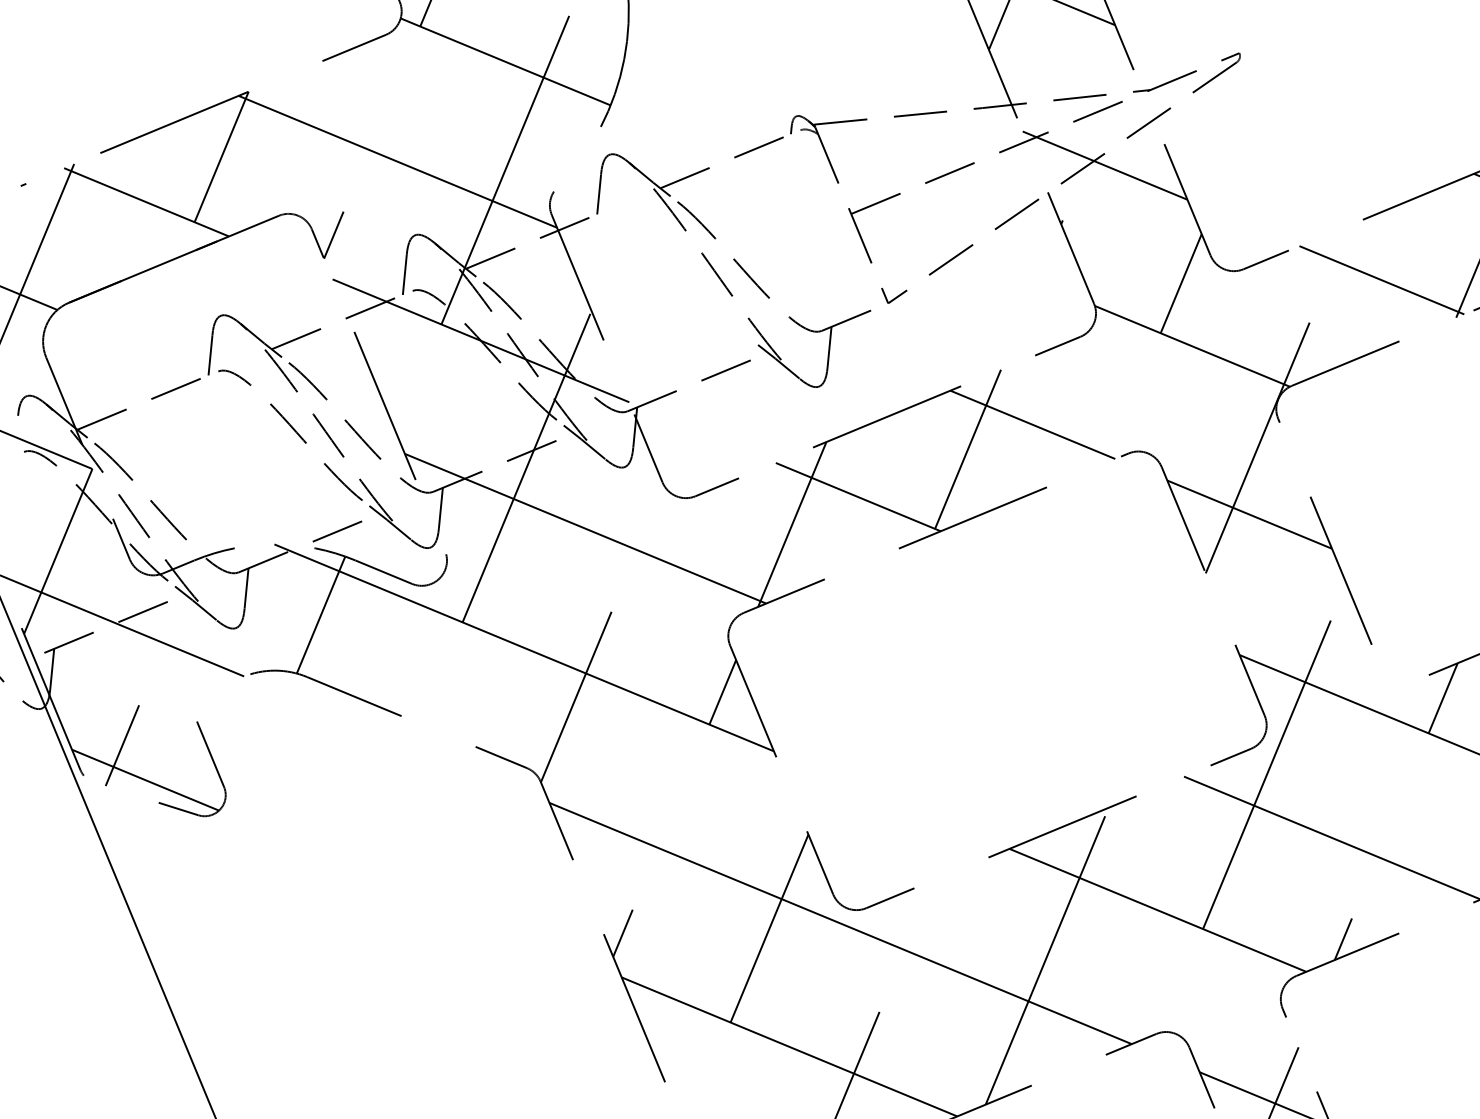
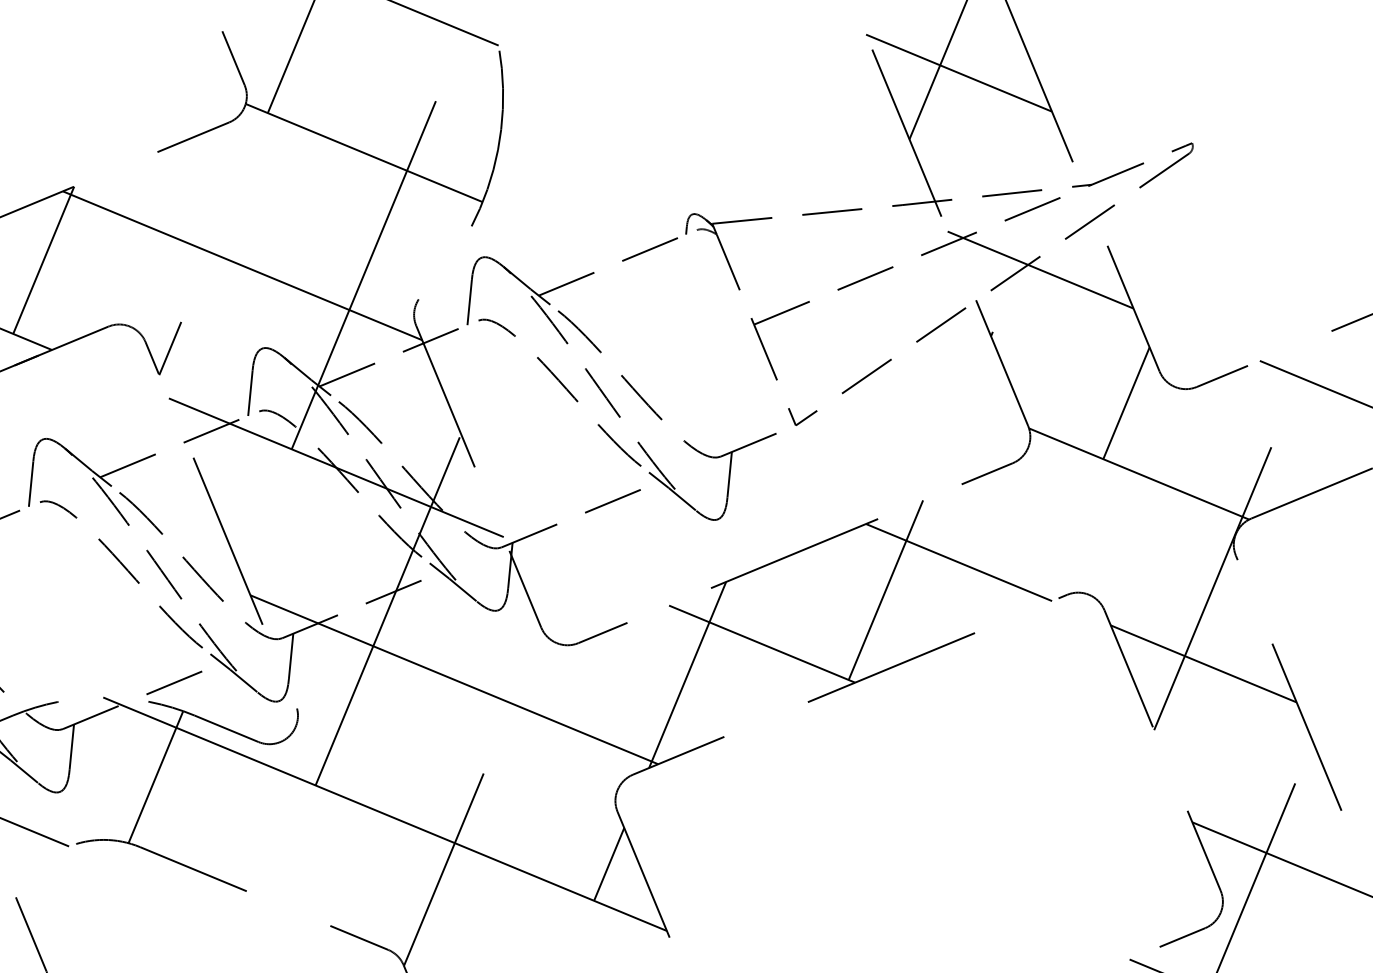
curve: (682, 269) -> (563, 387), added

